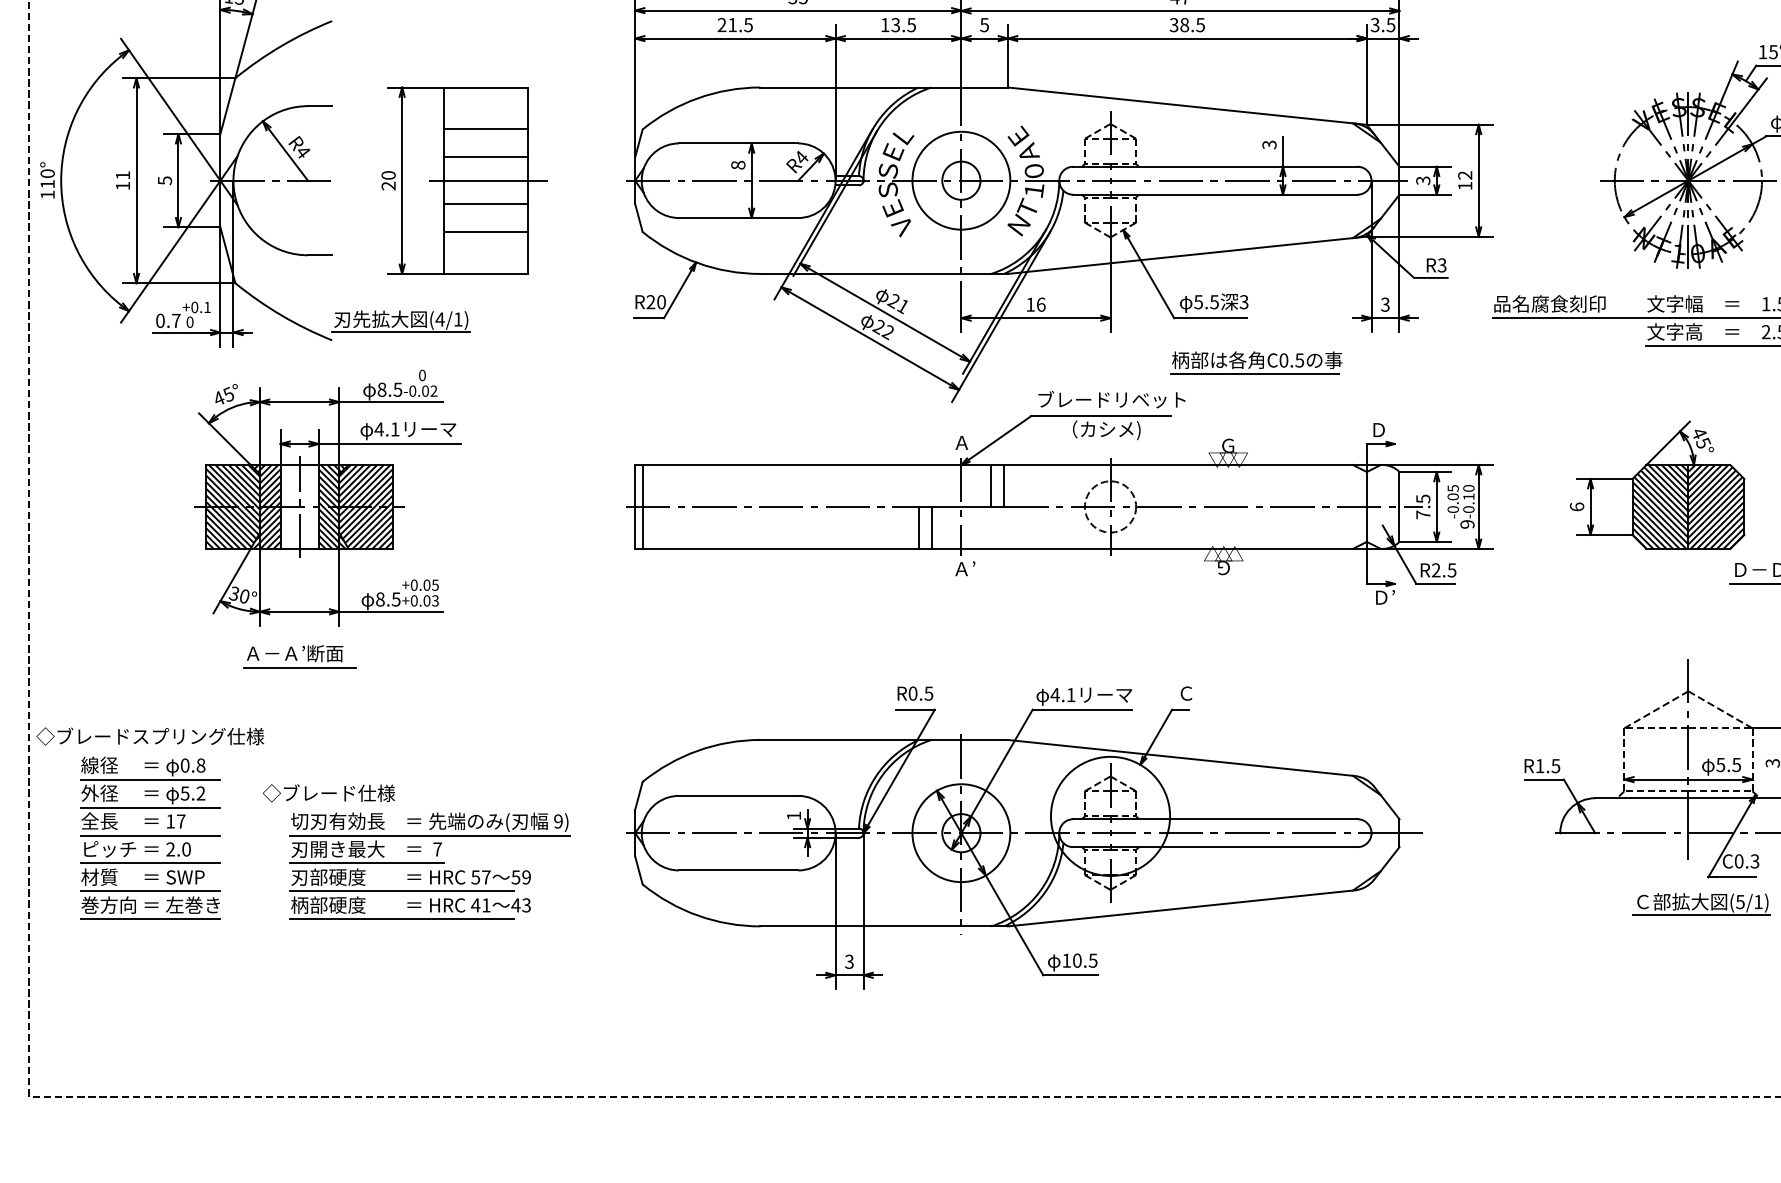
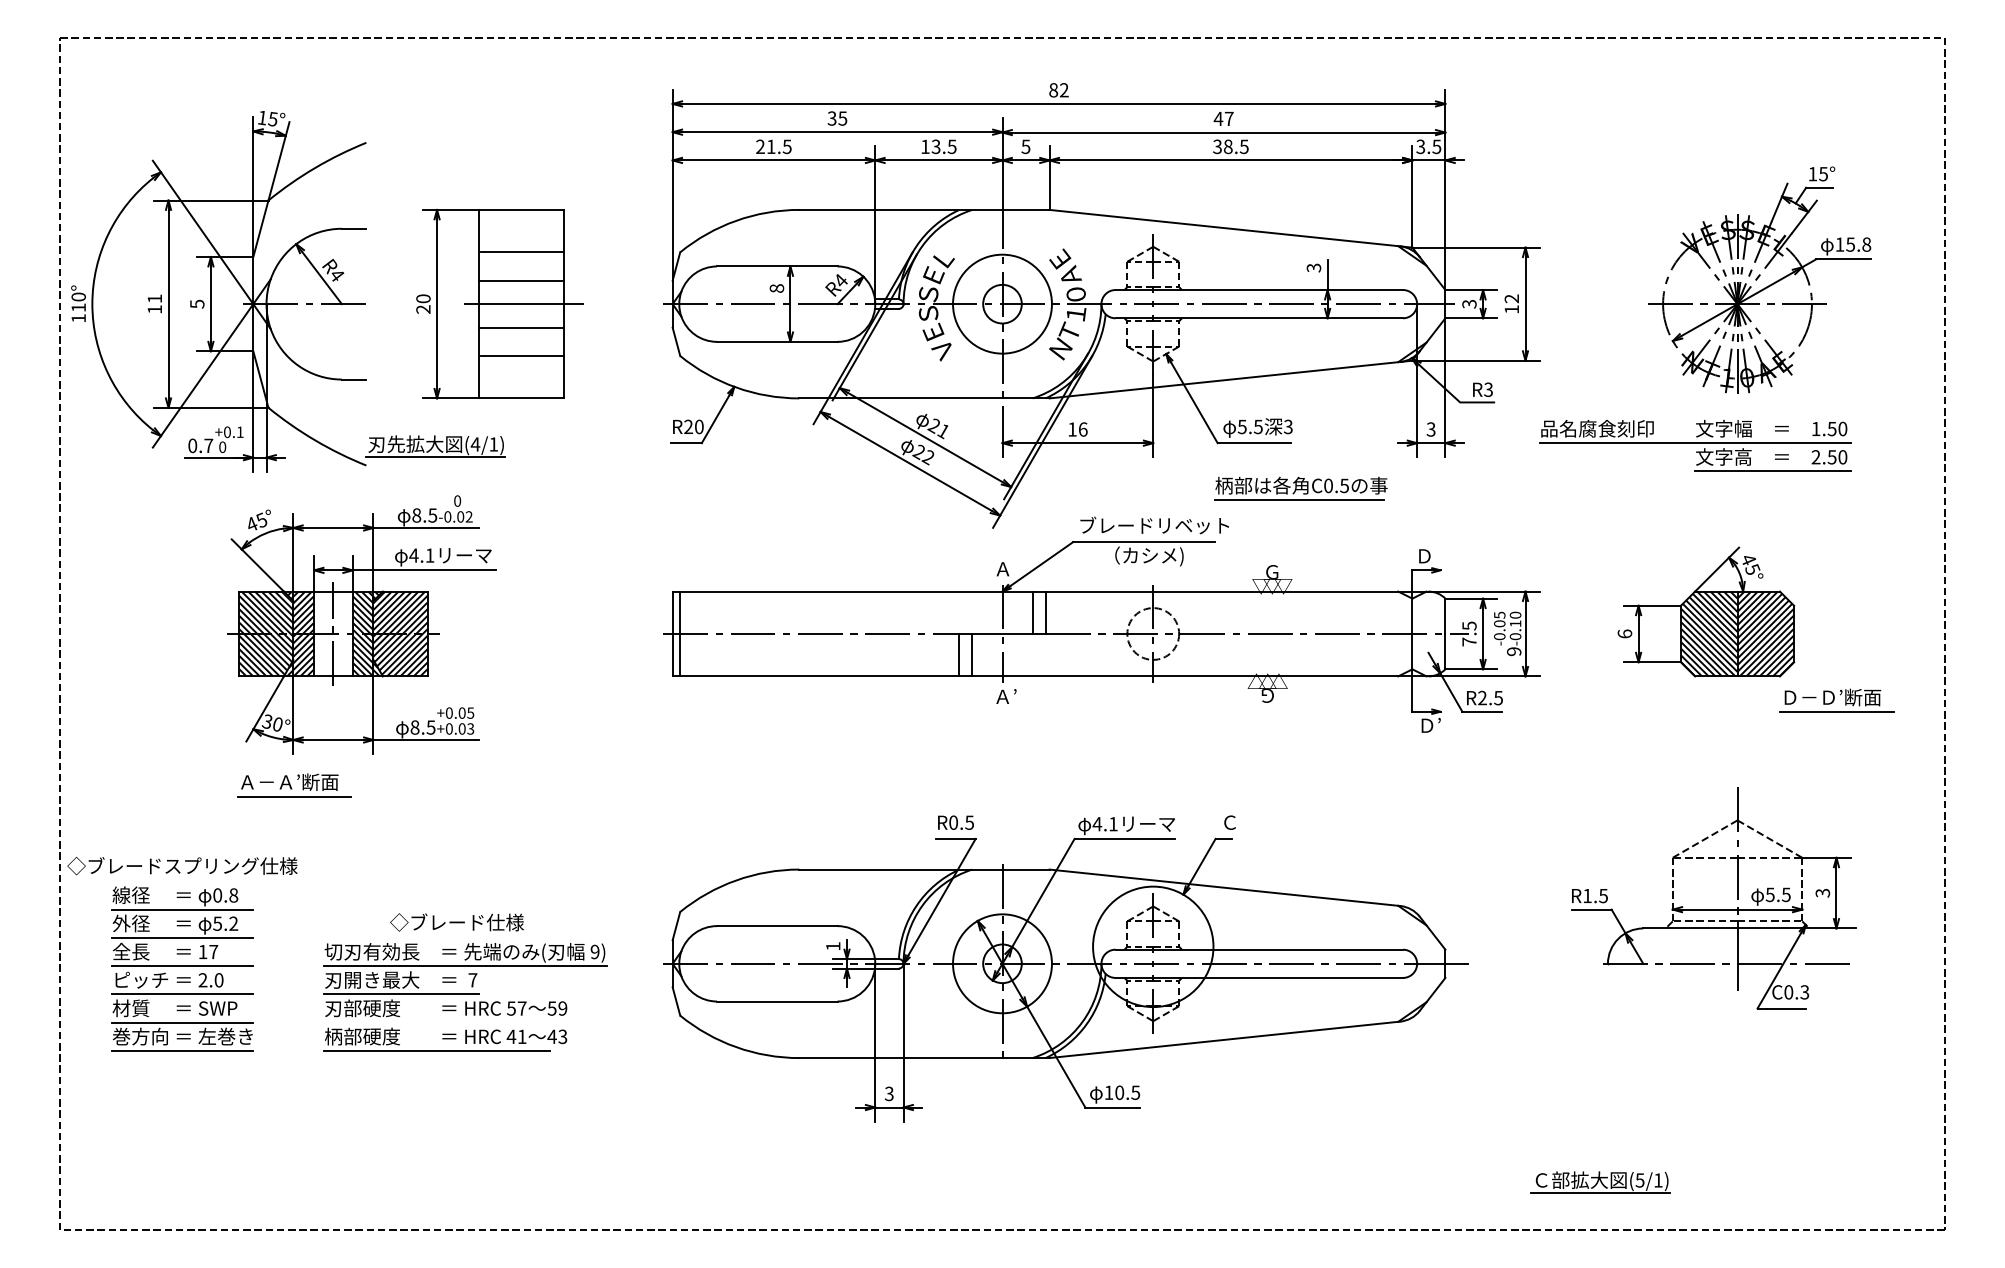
part: (299, 656) -> (294, 785), moved
text: (328, 793) -> (456, 922), moved
line: (402, 891) -> (437, 1022), removed
part: (1701, 904) -> (1600, 1182), moved

